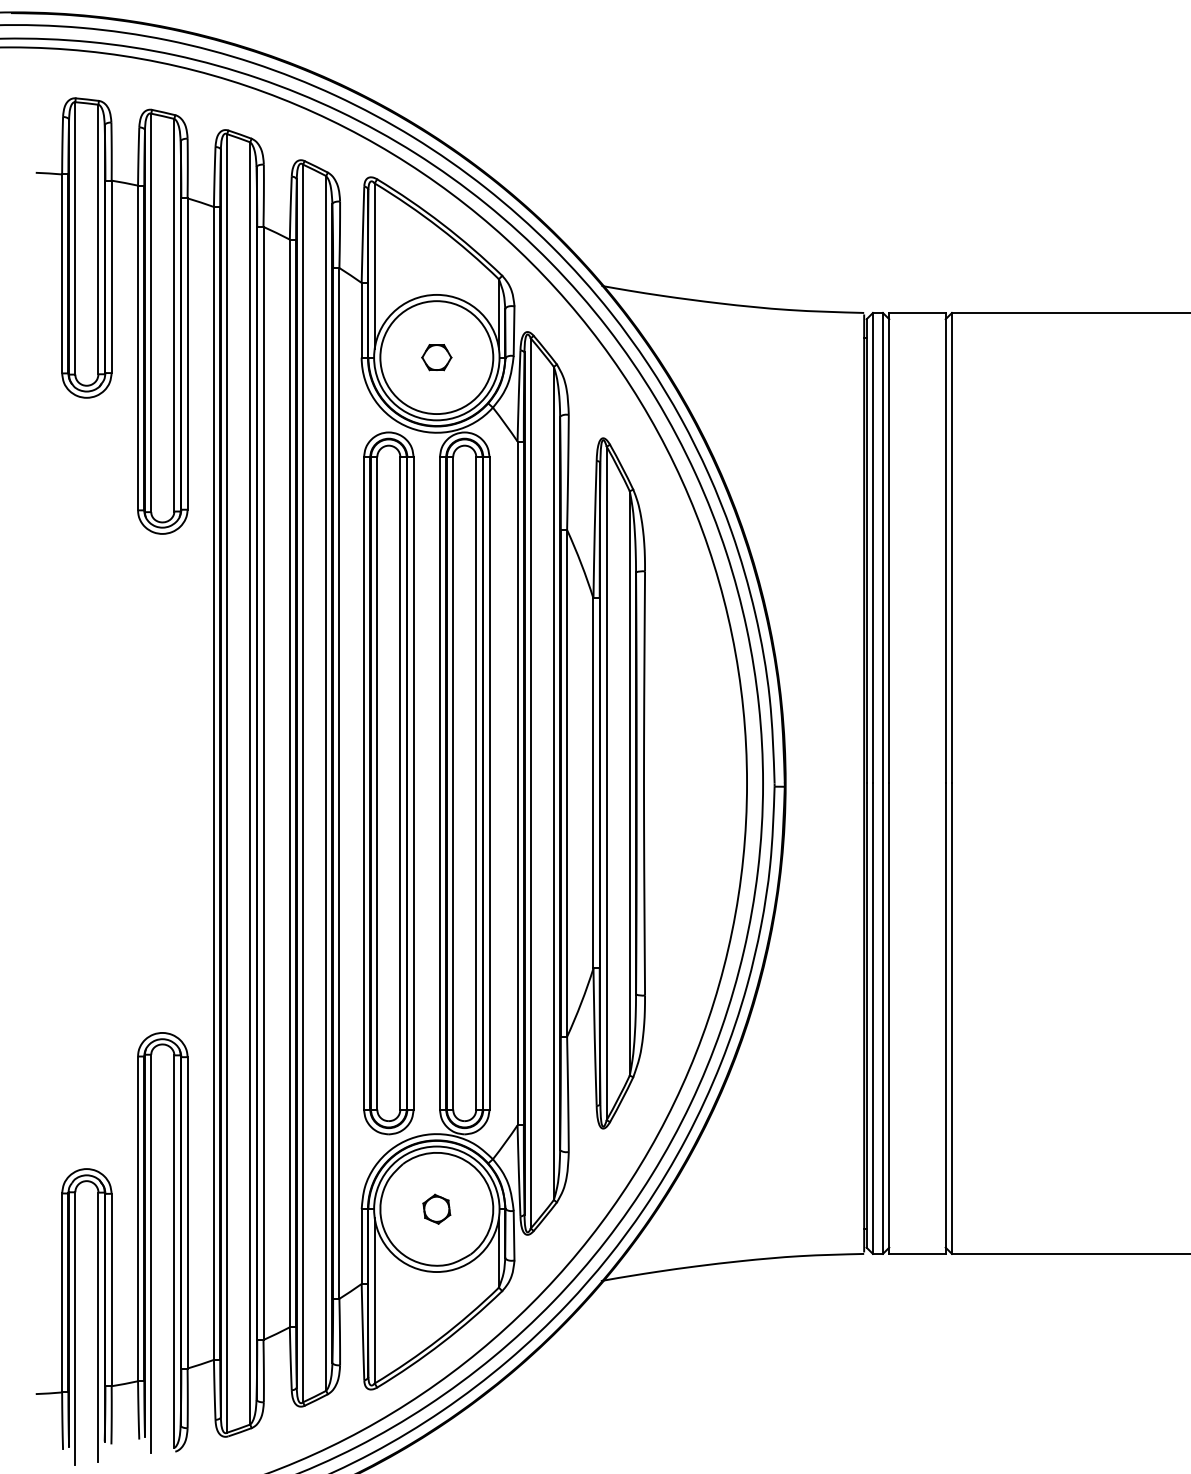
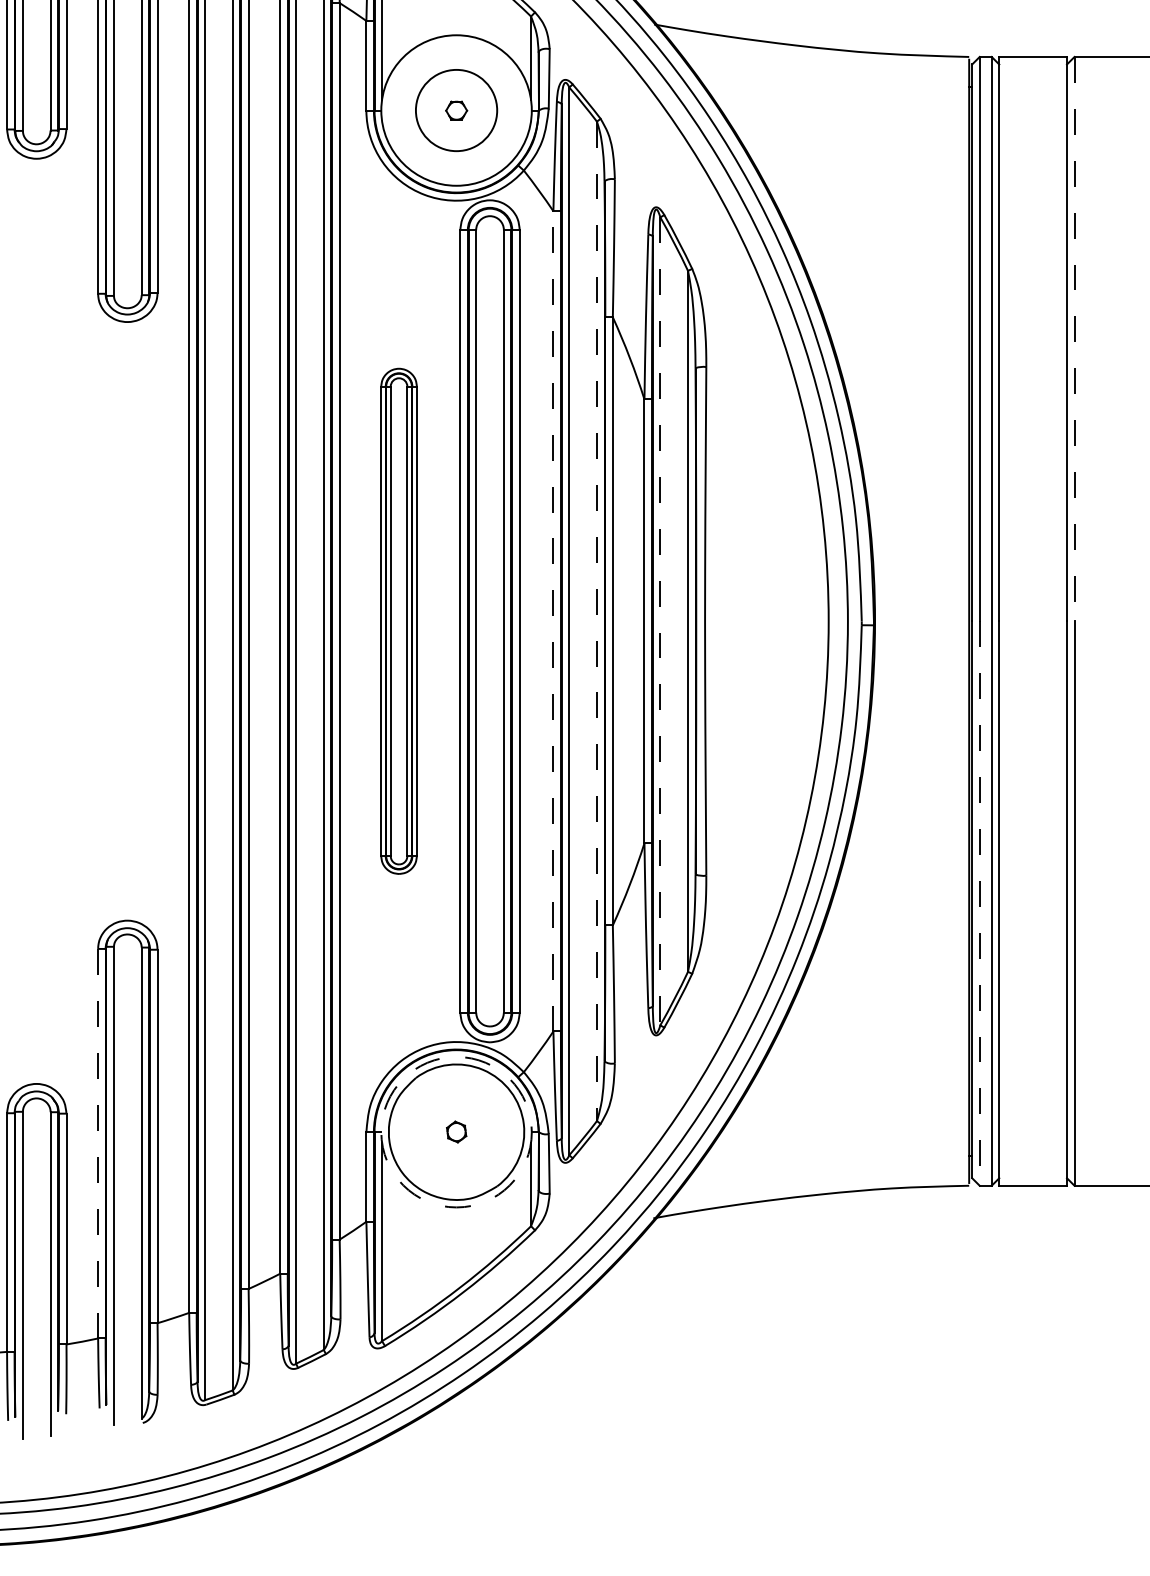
circle: (436, 357) -> (456, 110), size x0.6
part: (436, 357) -> (456, 110), size x0.6
line: (951, 548) -> (1073, 339), solid -> dashed
part: (388, 783) -> (398, 621), size x0.6
line: (517, 783) -> (553, 621), solid -> dashed
line: (553, 783) -> (596, 621), solid -> dashed
line: (606, 783) -> (660, 621), solid -> dashed
line: (872, 1019) -> (979, 904), solid -> dashed
part: (436, 1208) -> (456, 1131), size x0.6
circle: (436, 1209) -> (456, 1132), solid -> dashed
line: (138, 1218) -> (98, 1143), solid -> dashed

